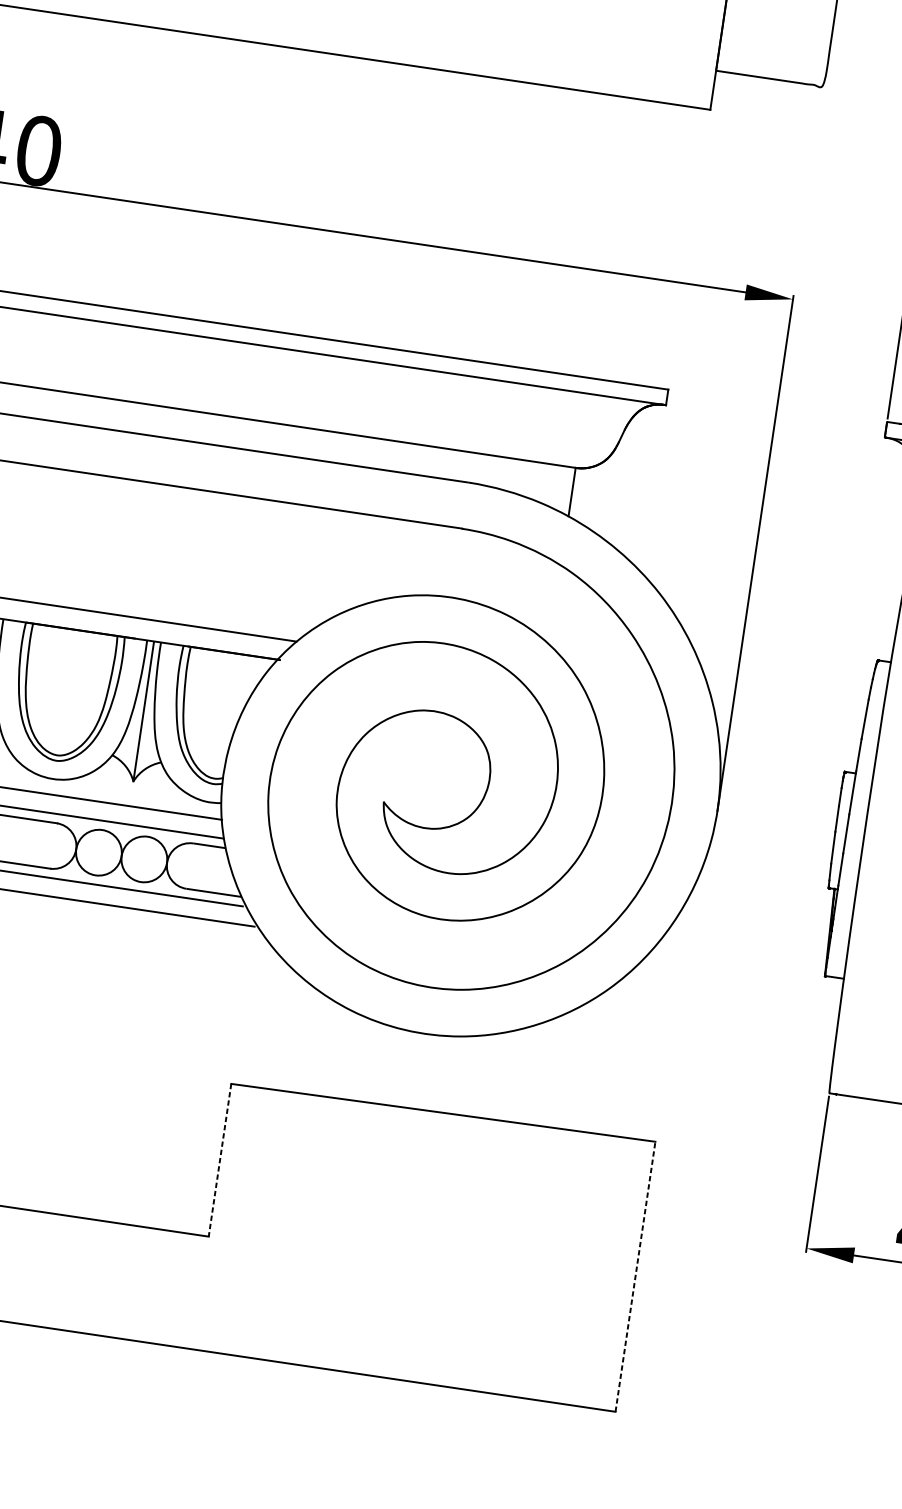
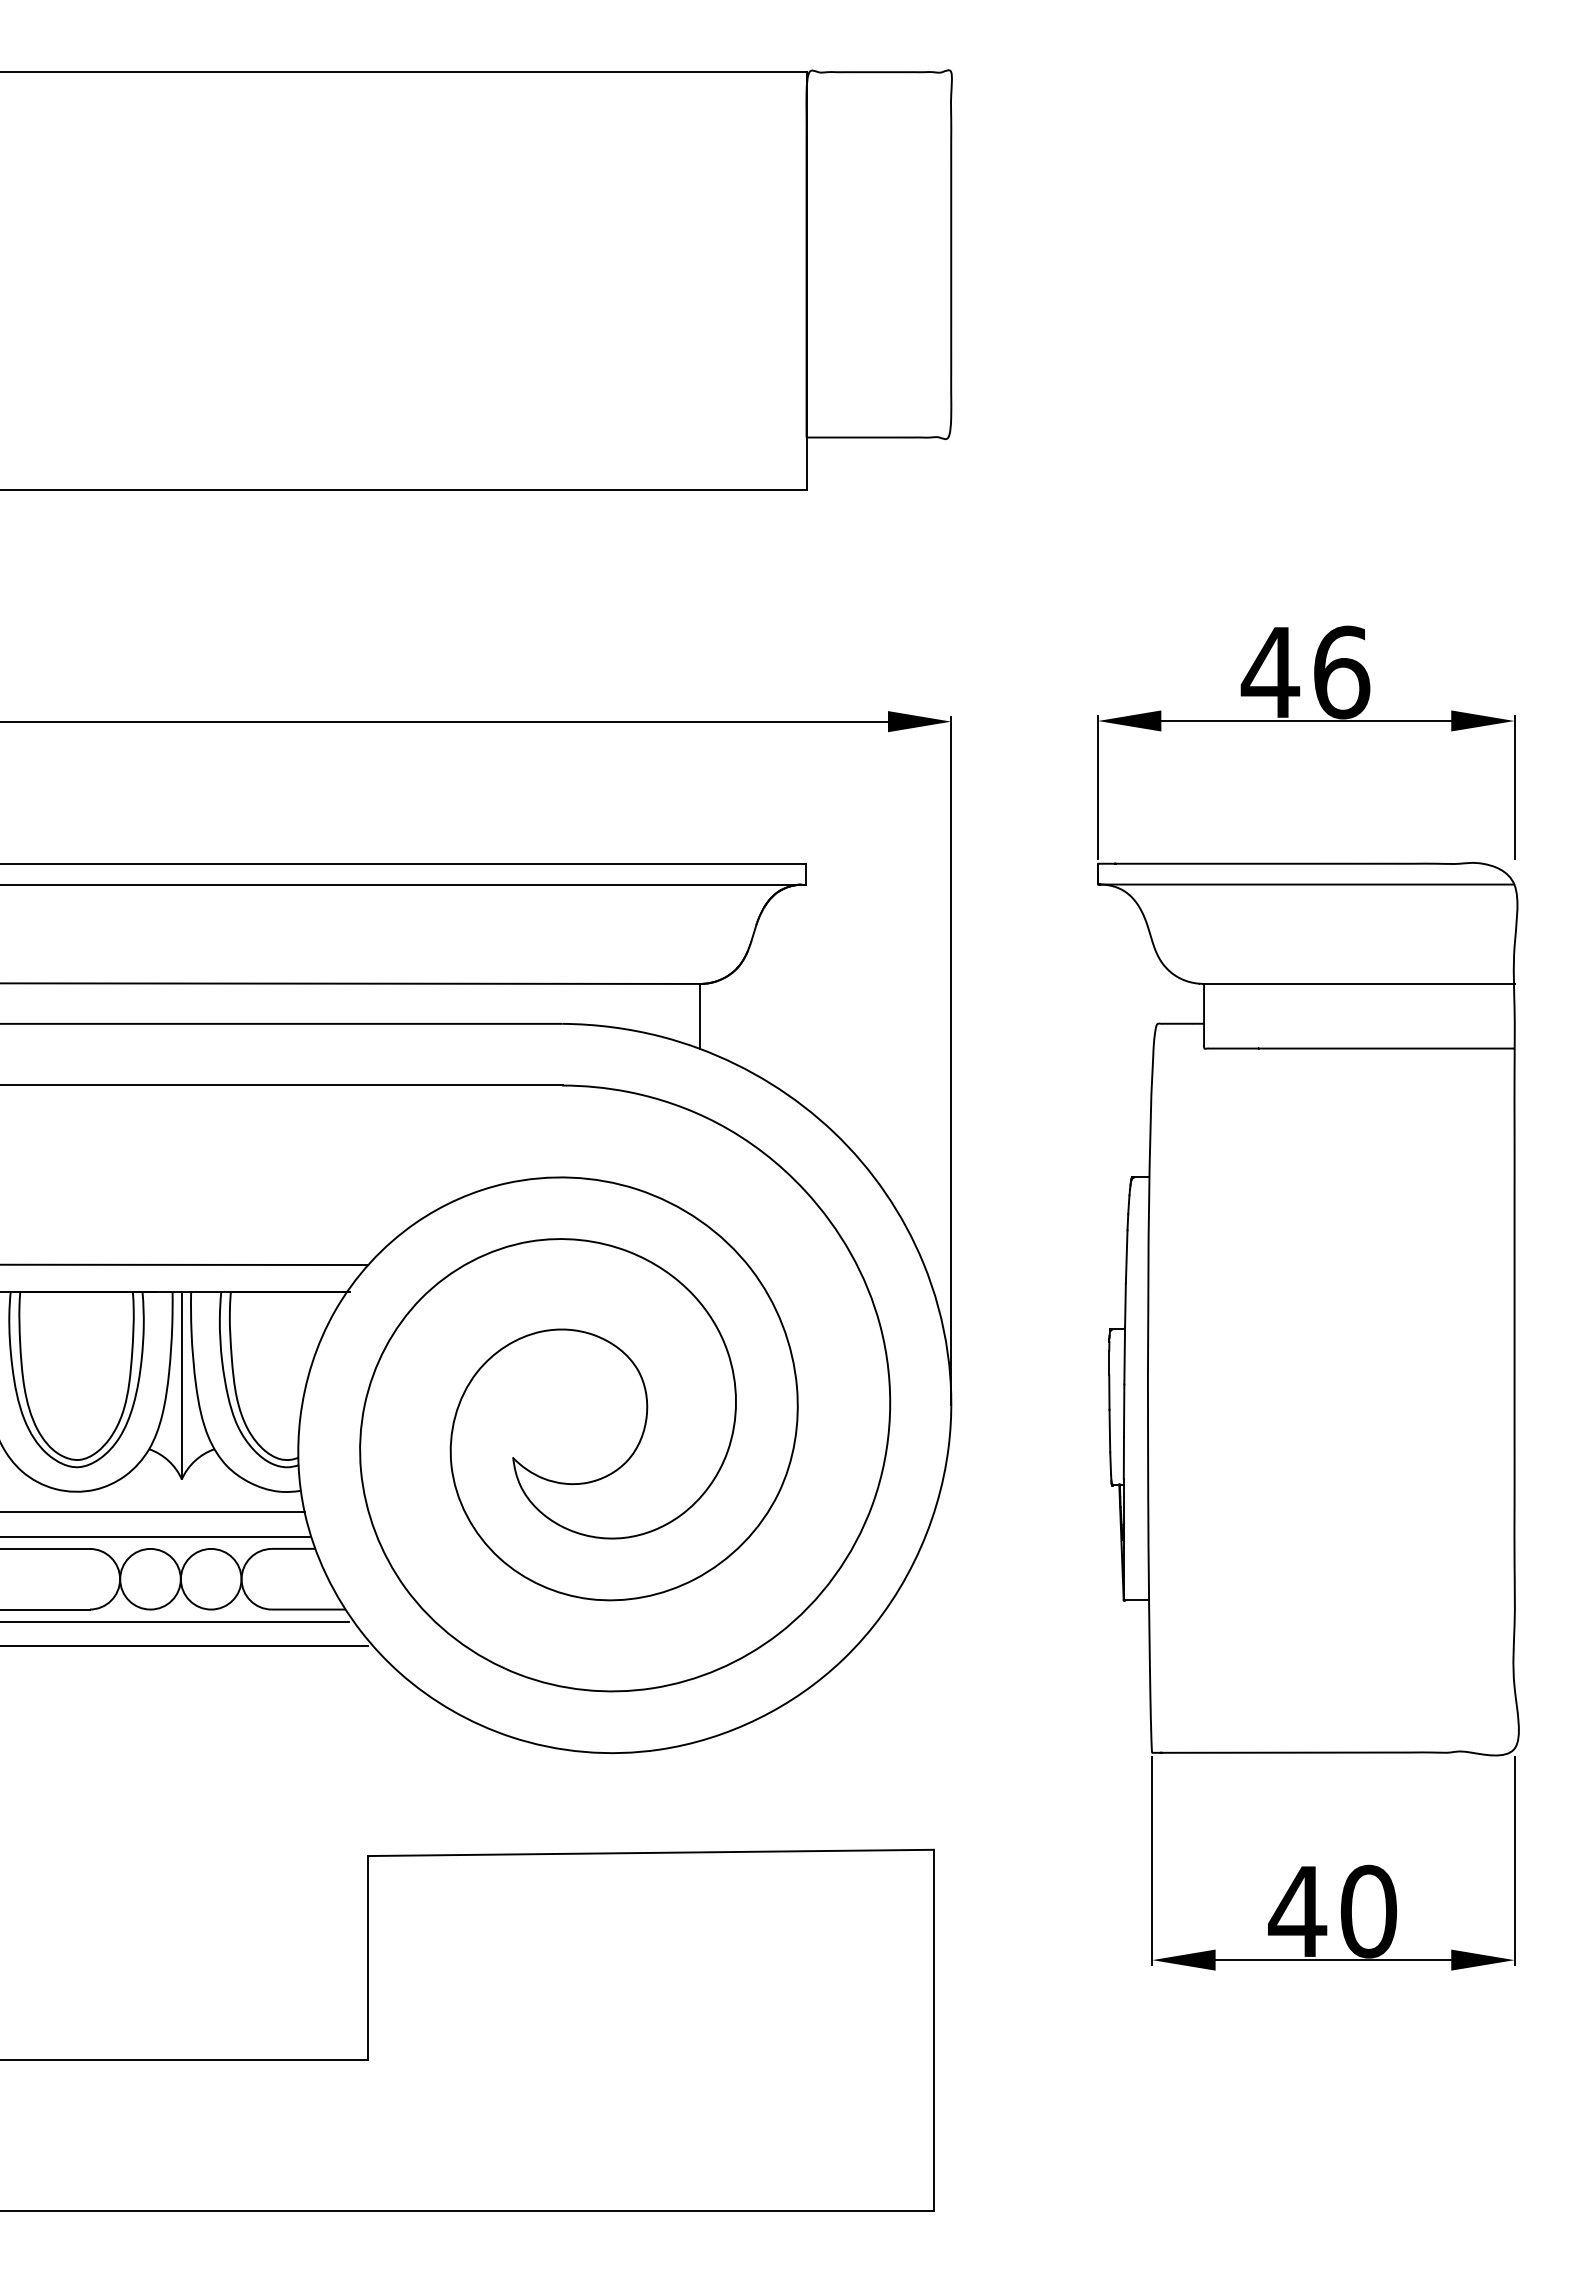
line: (220, 1160) -> (368, 1958), dashed -> solid
line: (635, 1276) -> (934, 2029), dashed -> solid

